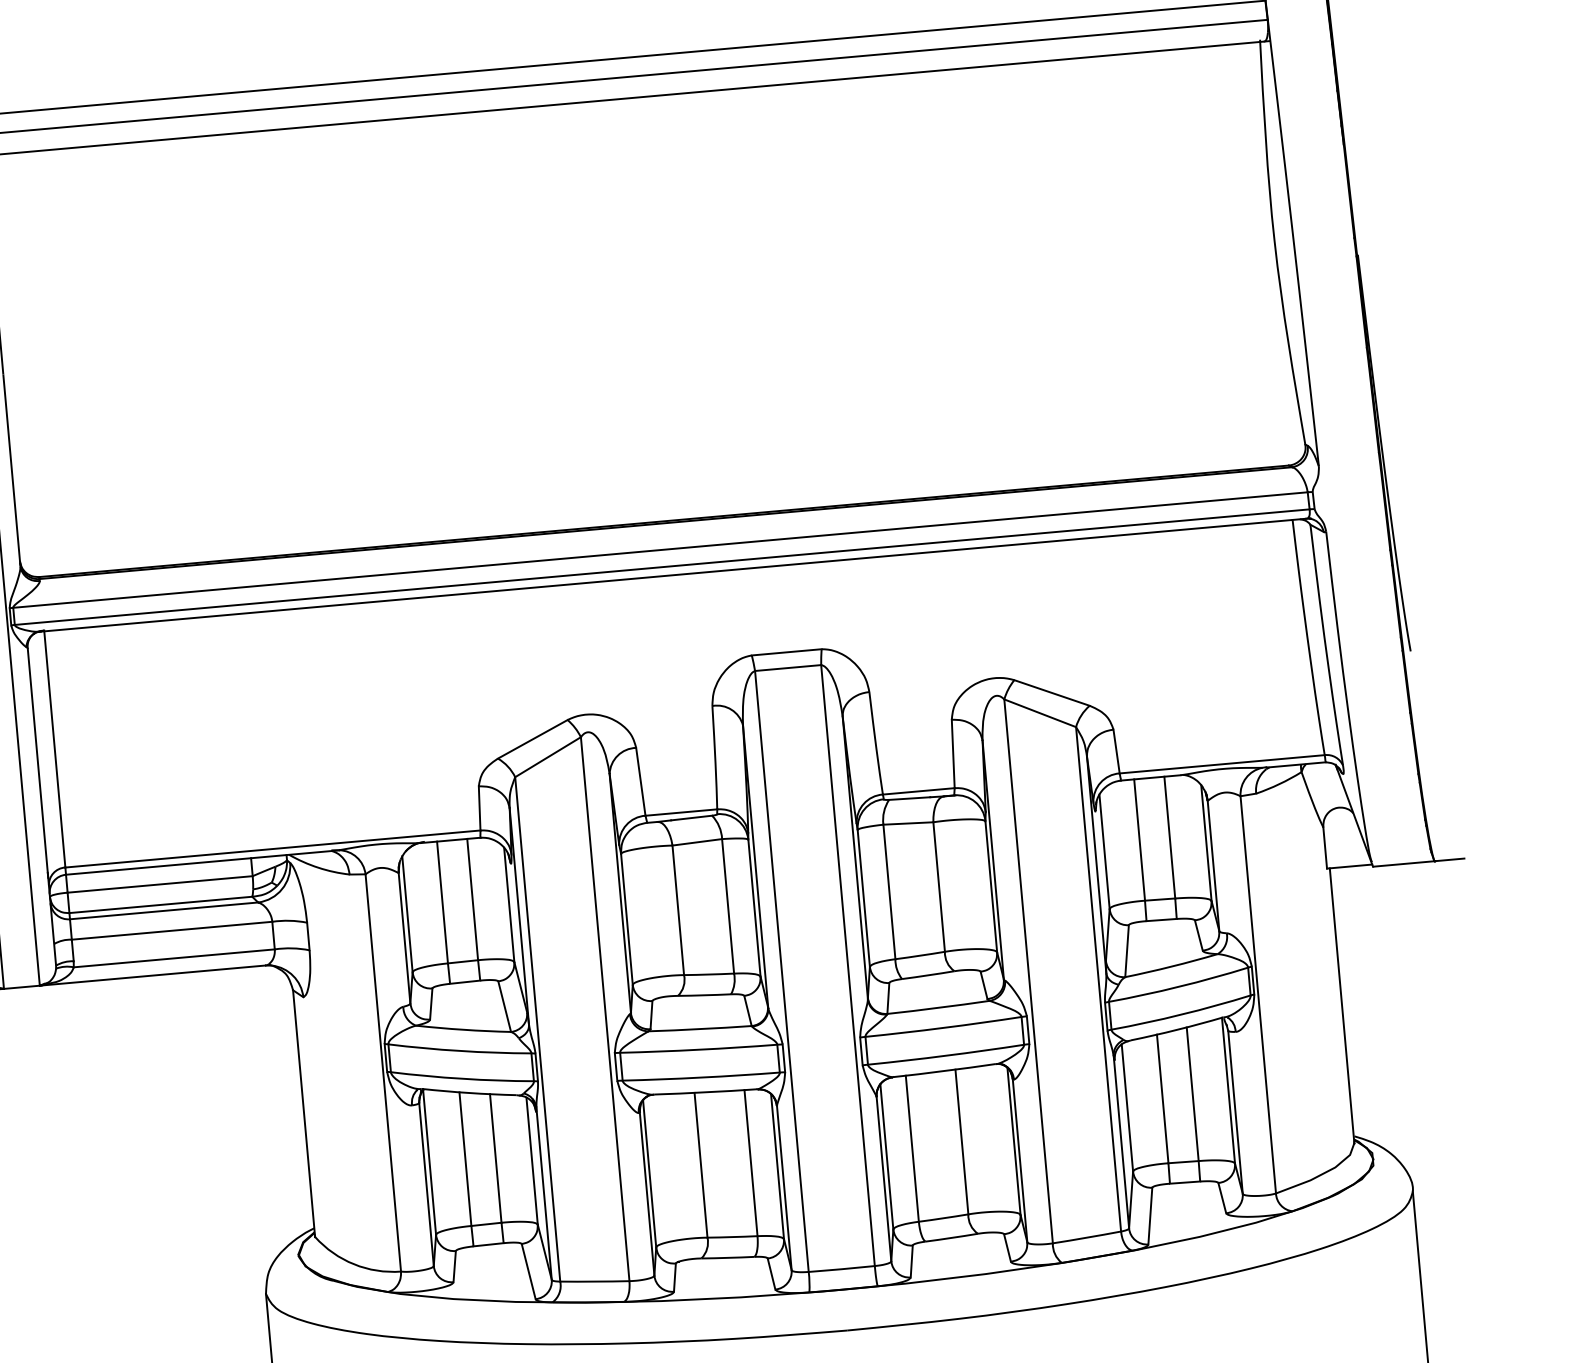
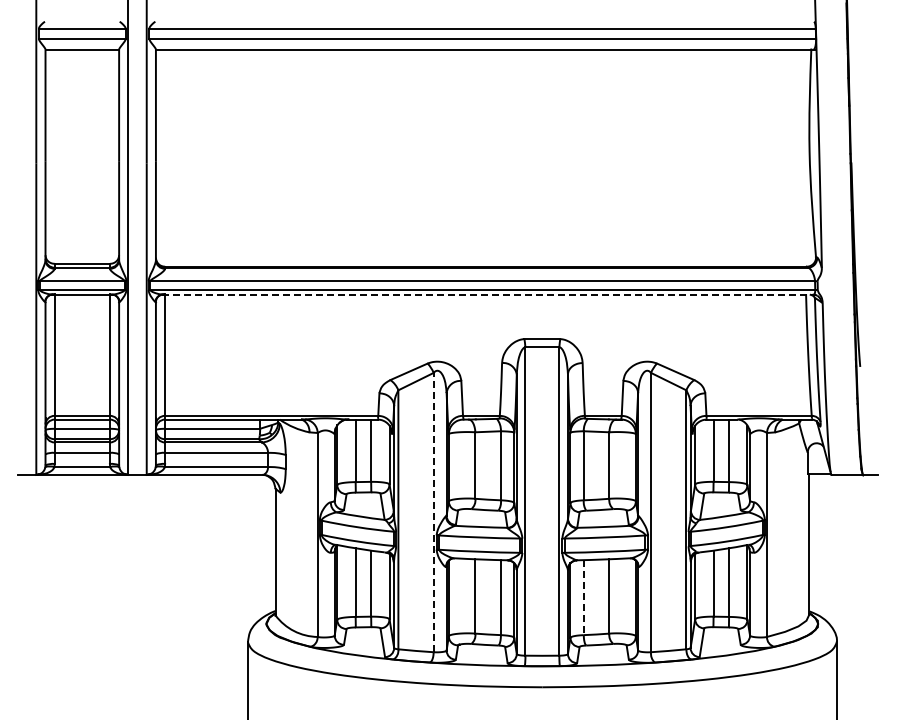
line: (676, 574) -> (489, 294), solid -> dashed
line: (604, 1009) -> (433, 512), solid -> dashed
line: (911, 1150) -> (583, 598), solid -> dashed

